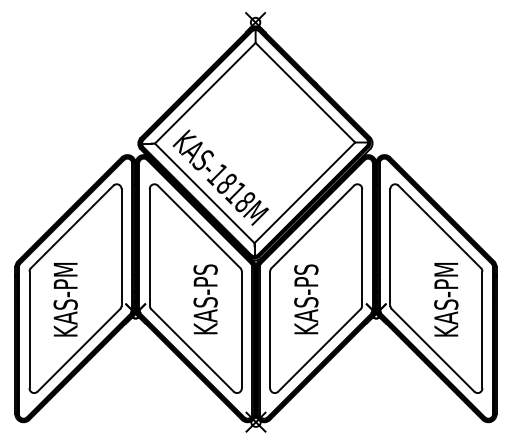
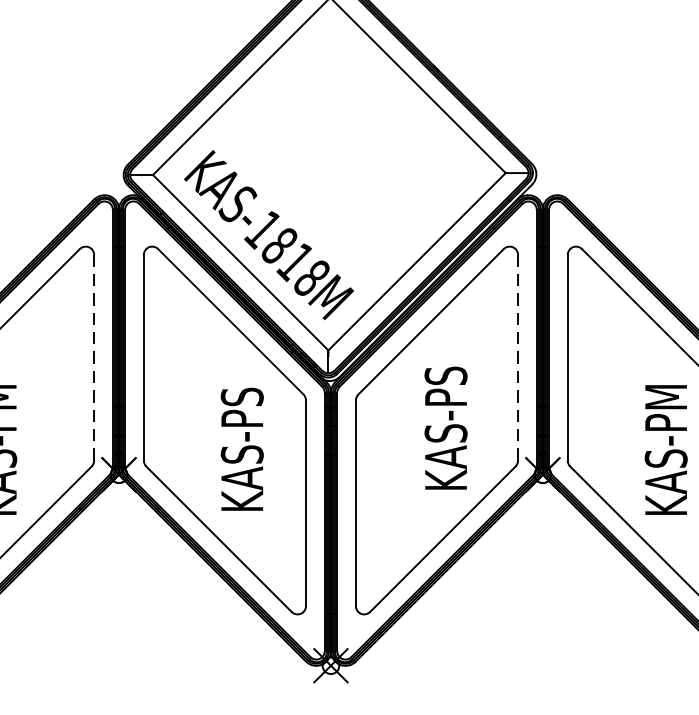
line: (121, 246) -> (94, 356), solid -> dashed
line: (362, 246) -> (518, 356), solid -> dashed
text: (306, 299) -> (446, 428), moved

